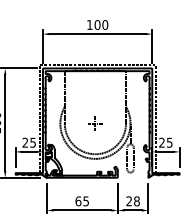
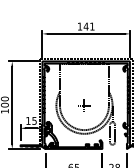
text: (101, 24) -> (89, 26), 100 -> 141
text: (24, 142) -> (27, 120), 25 -> 15

